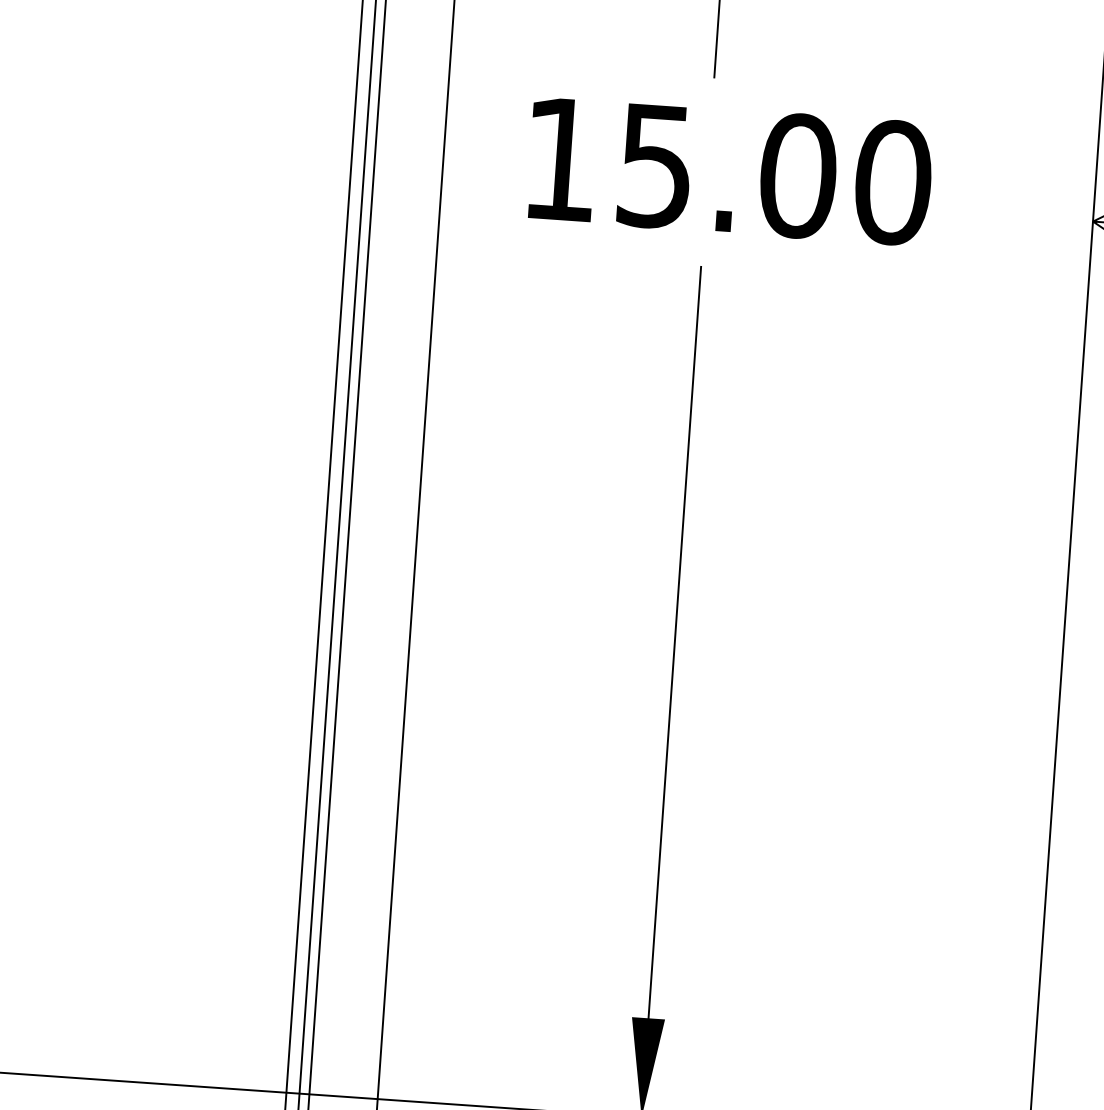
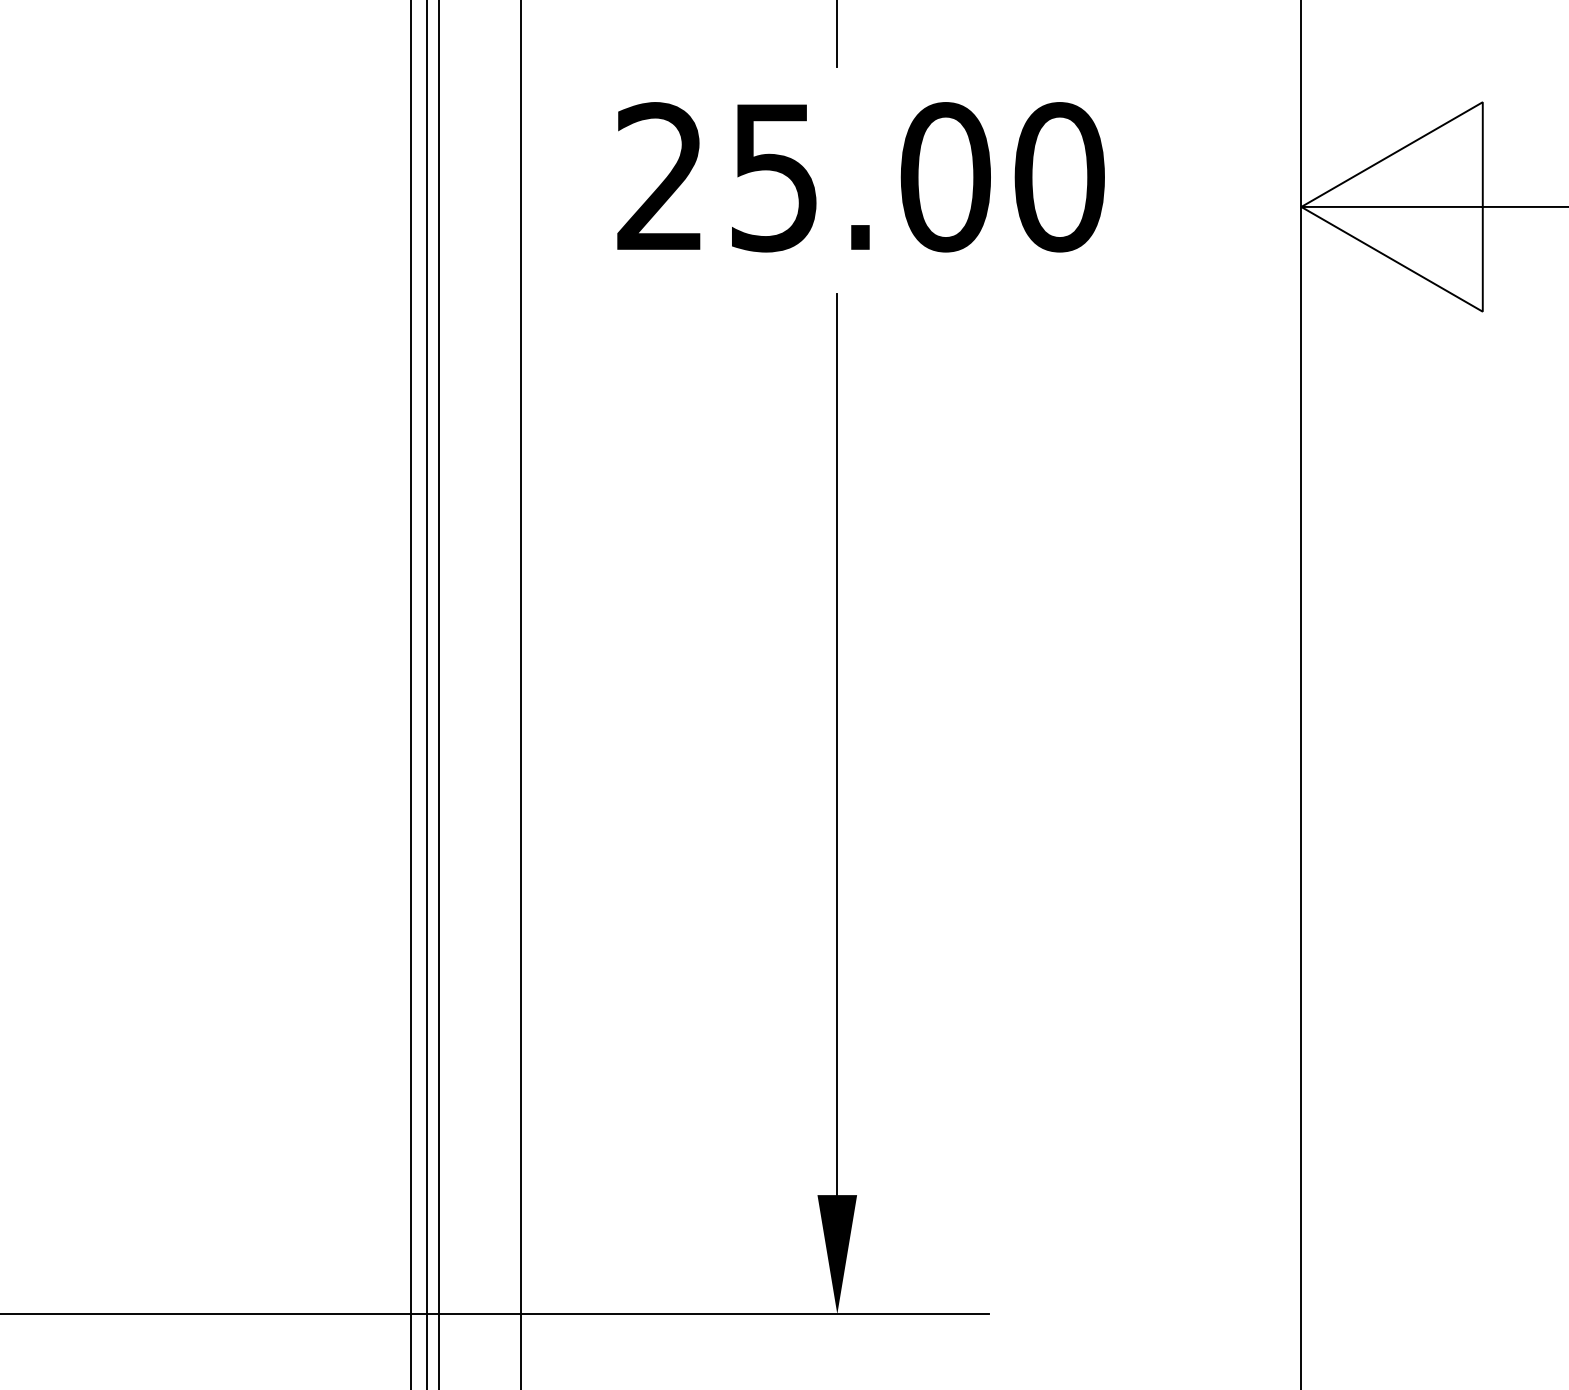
text: (559, 157) -> (659, 175), 15.00 -> 25.00

